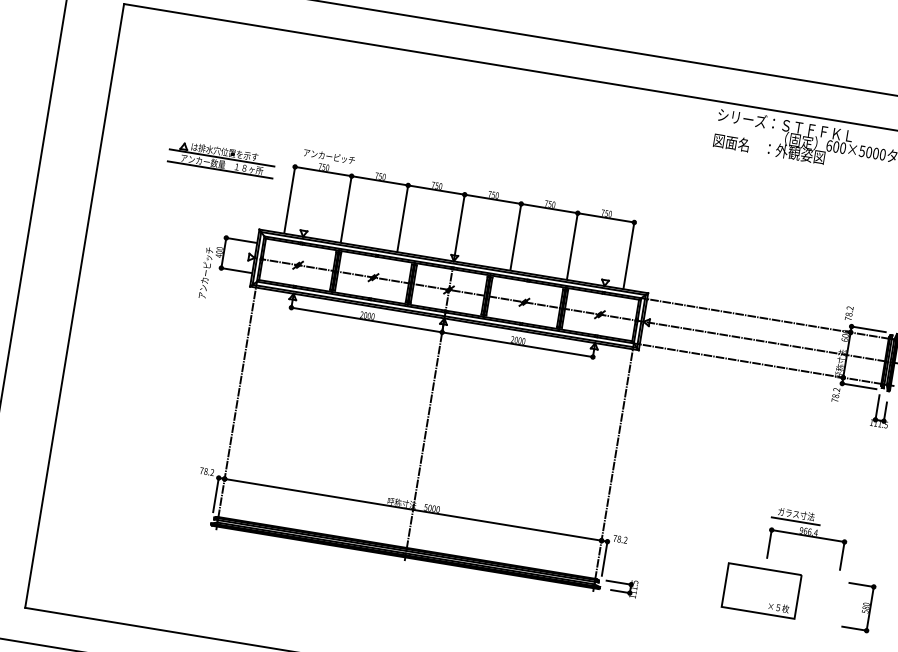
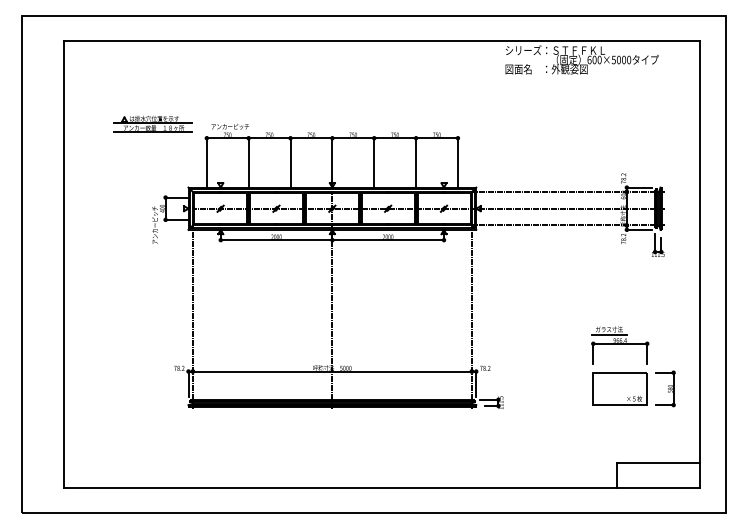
part: (221, 157) -> (152, 123), moved
part: (760, 590) -> (619, 388), moved

